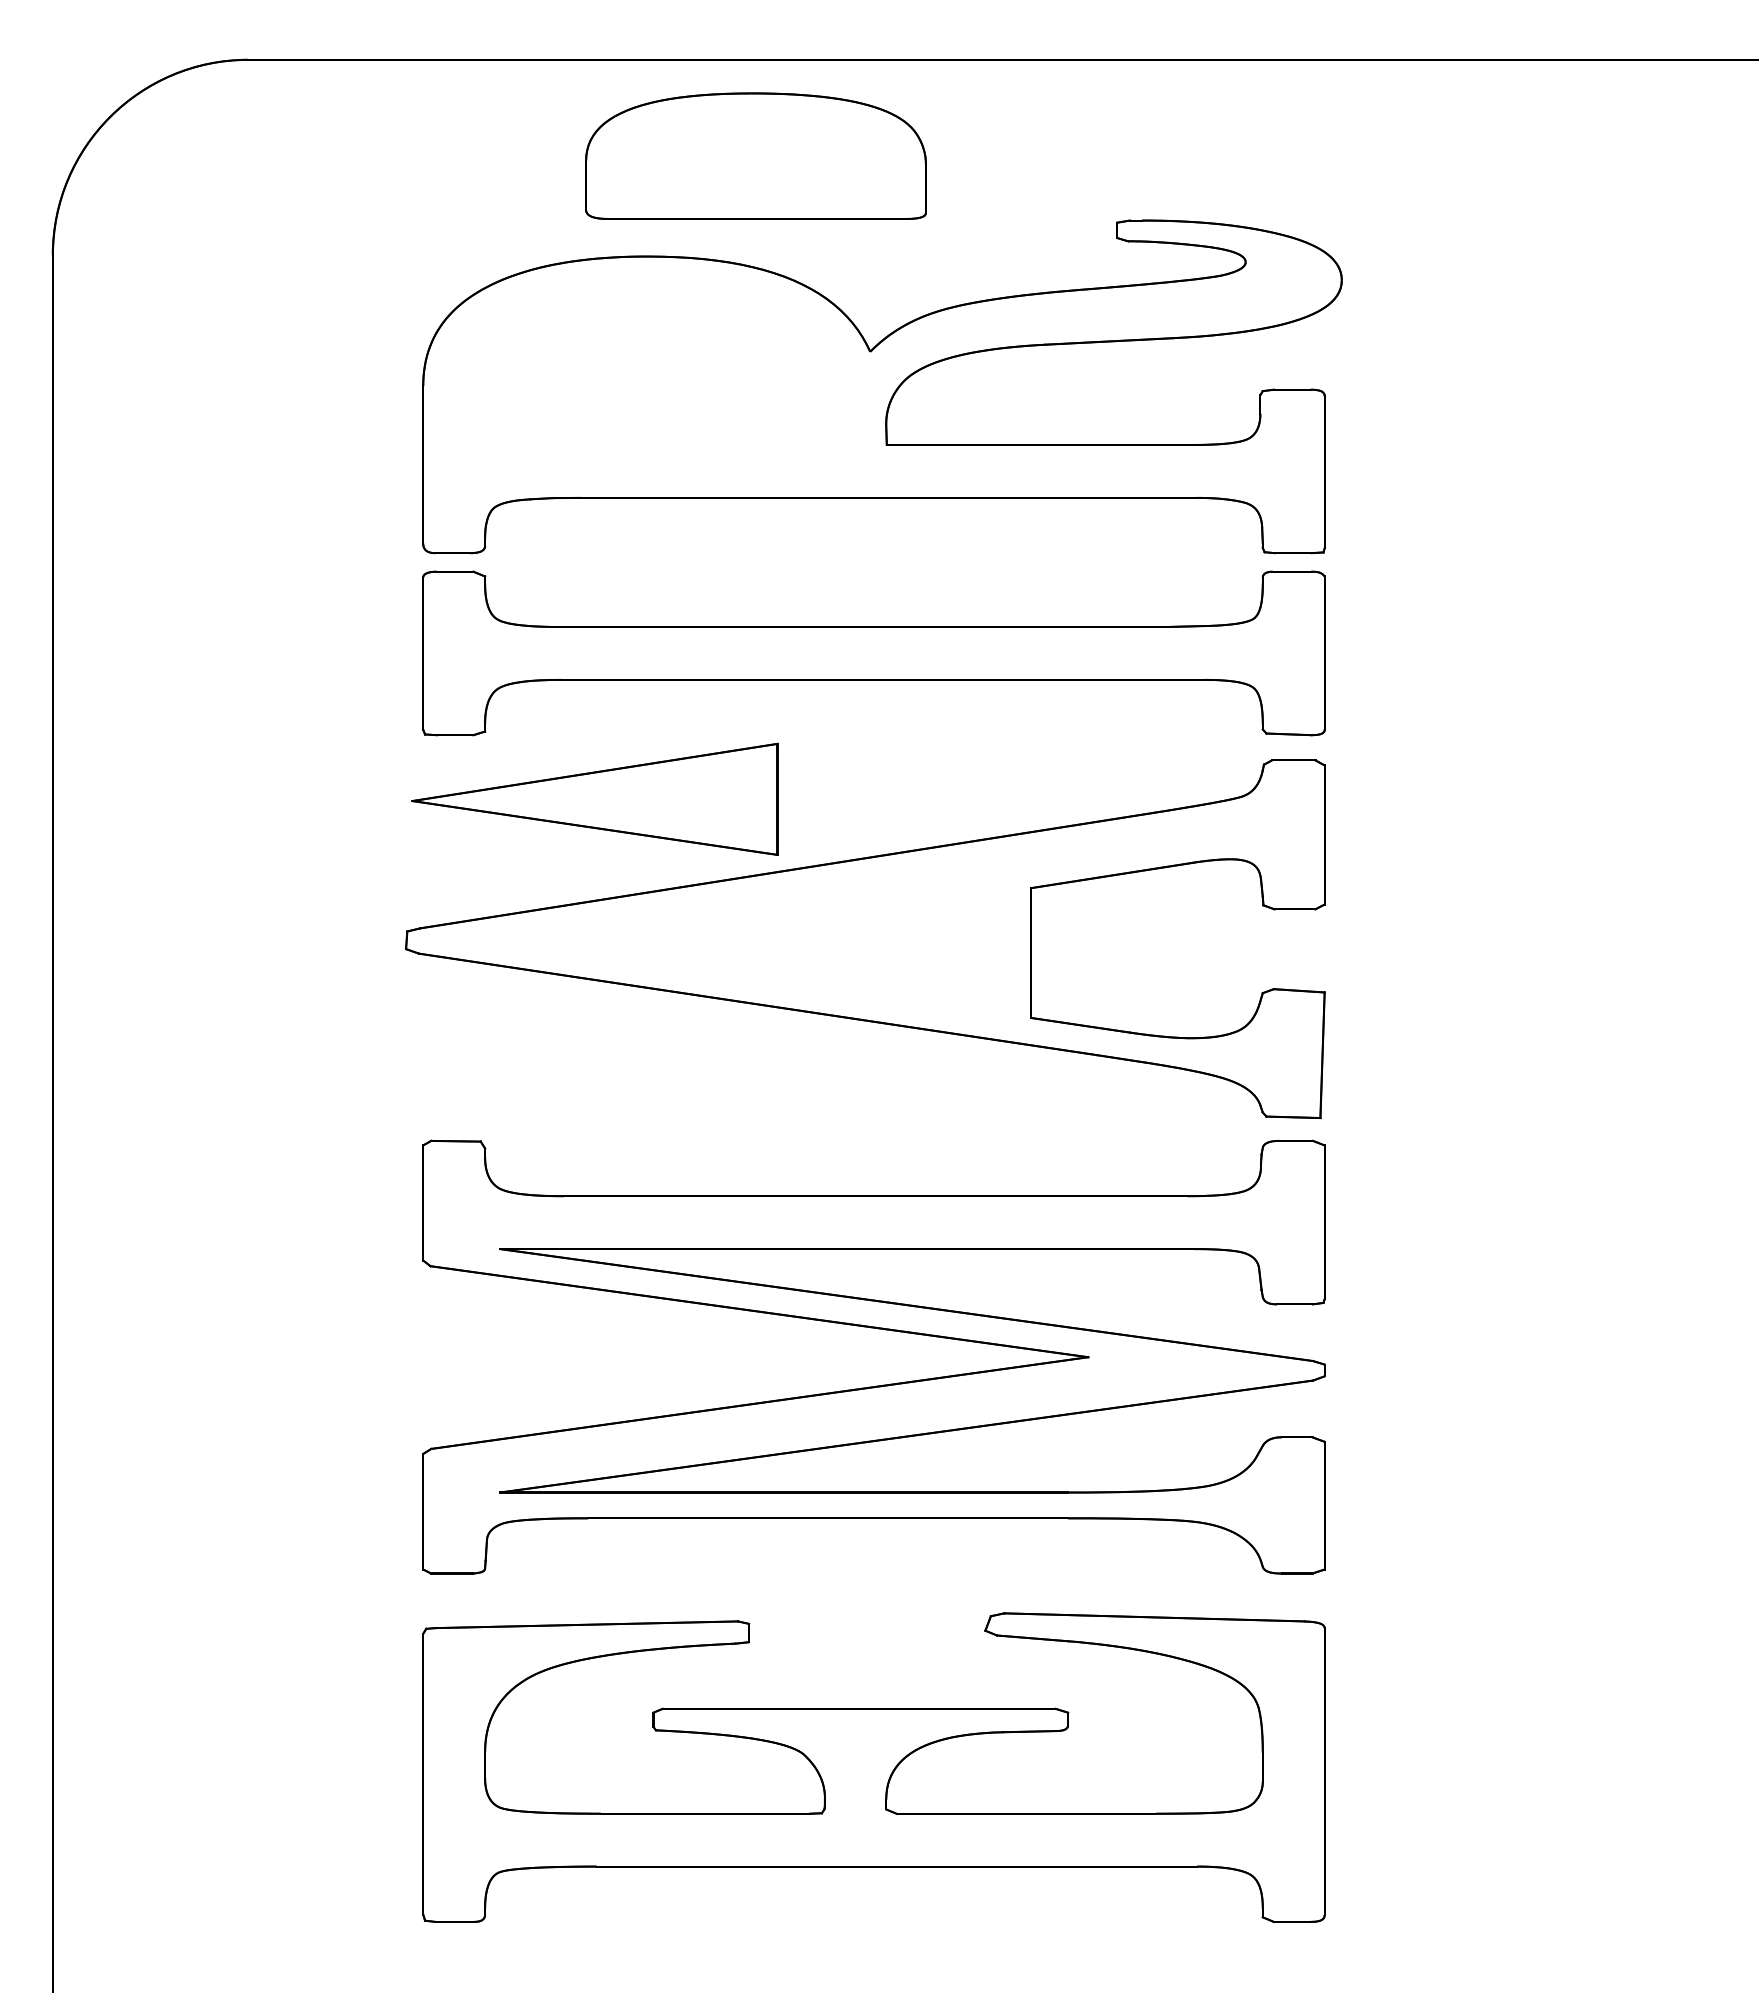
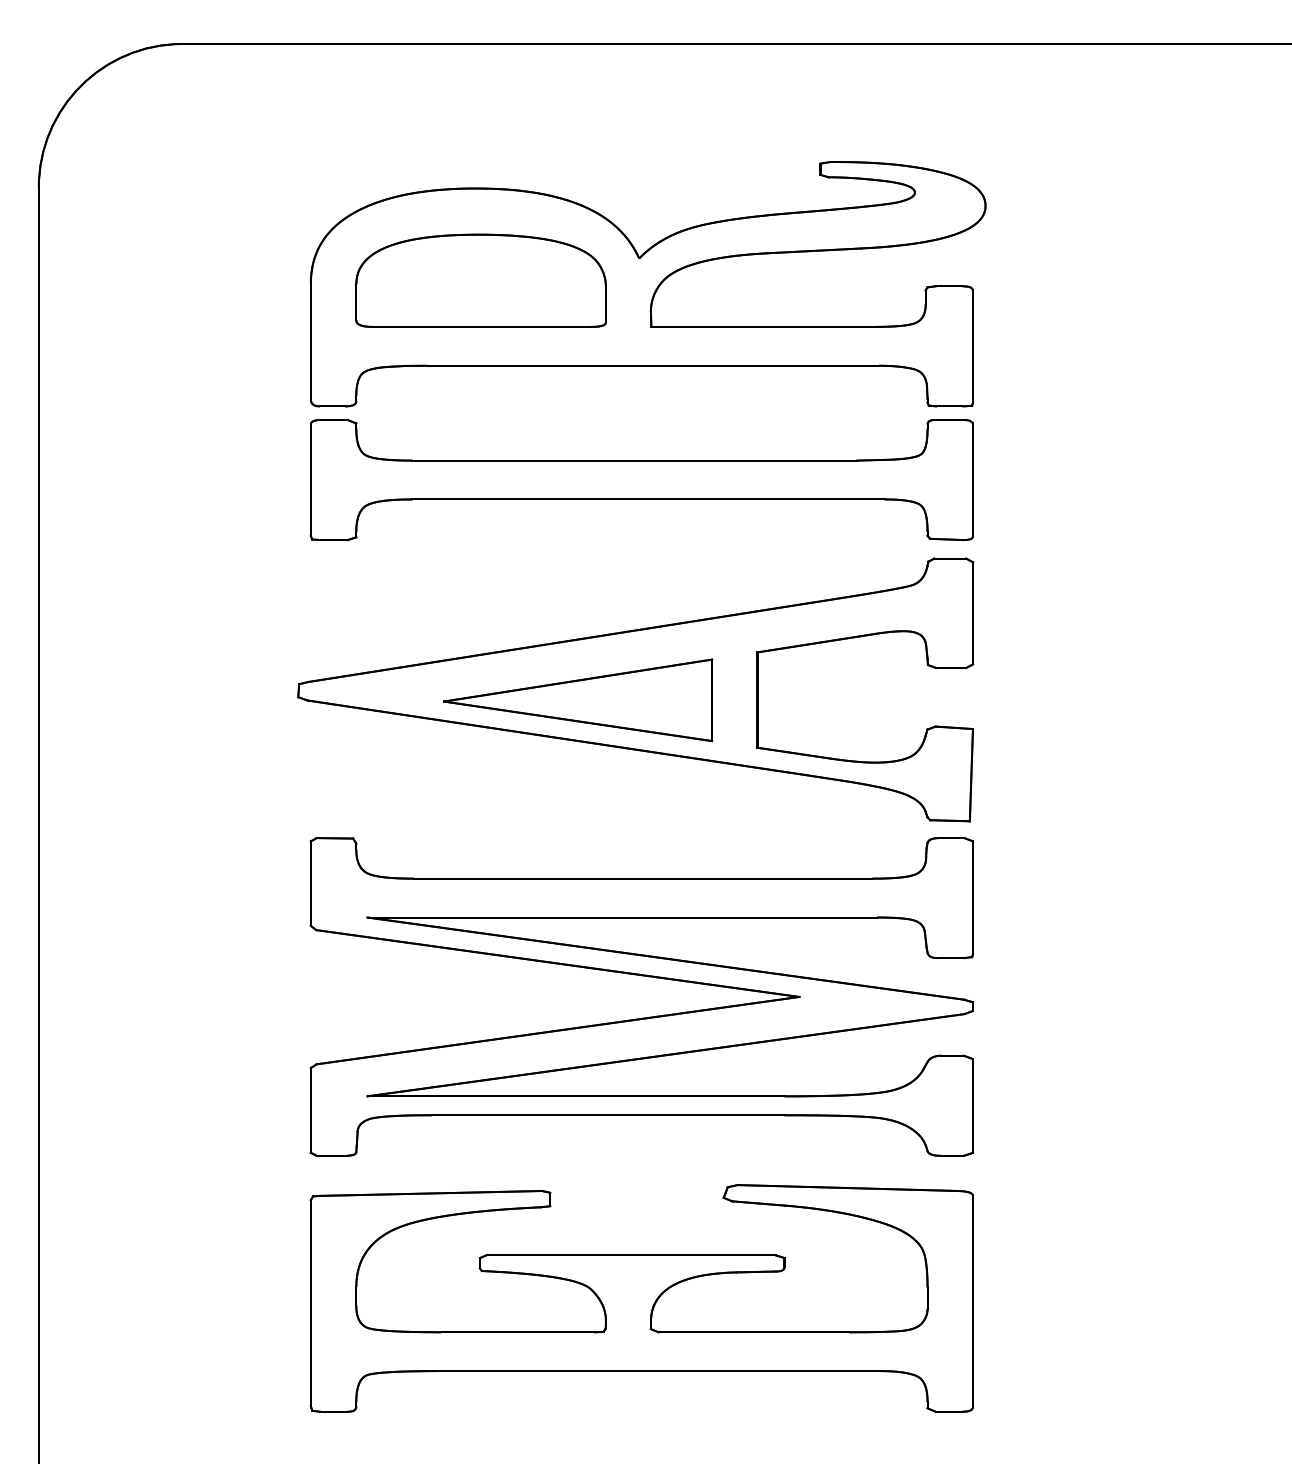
part: (755, 155) -> (480, 280), moved
part: (594, 798) -> (577, 699), moved

